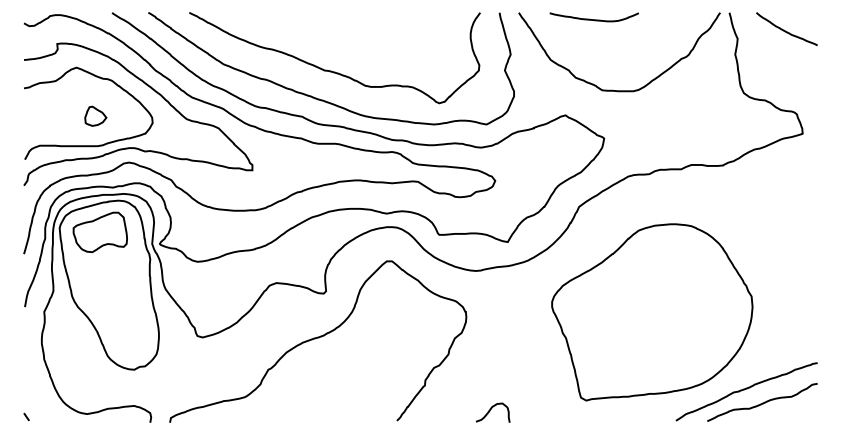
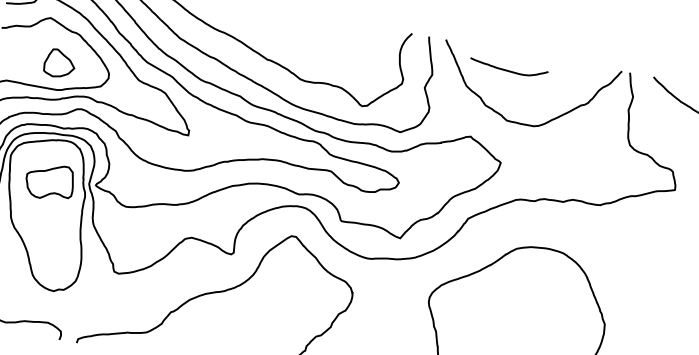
curve: (593, 19) -> (507, 70), moved
part: (95, 115) -> (59, 62), size x1.6
part: (99, 232) -> (49, 181), moved

